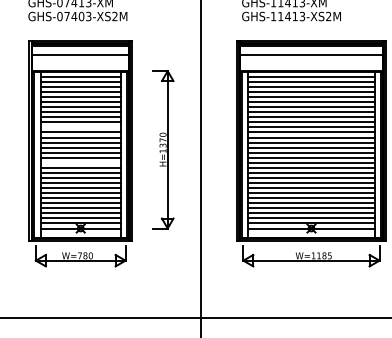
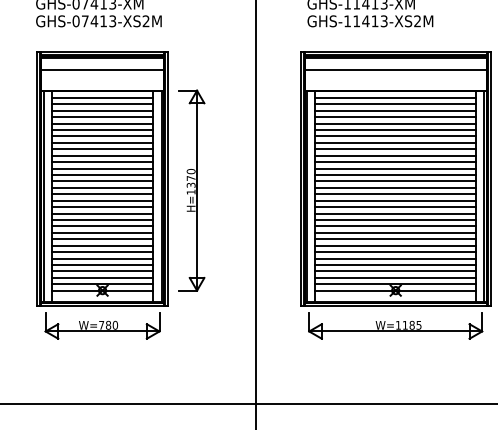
text: (81, 16) -> (103, 21), GHS-07403-XS2M -> GHS-07413-XS2M
line: (80, 127) -> (102, 162), added
part: (163, 149) -> (191, 190), moved
line: (80, 163) -> (102, 207), added

